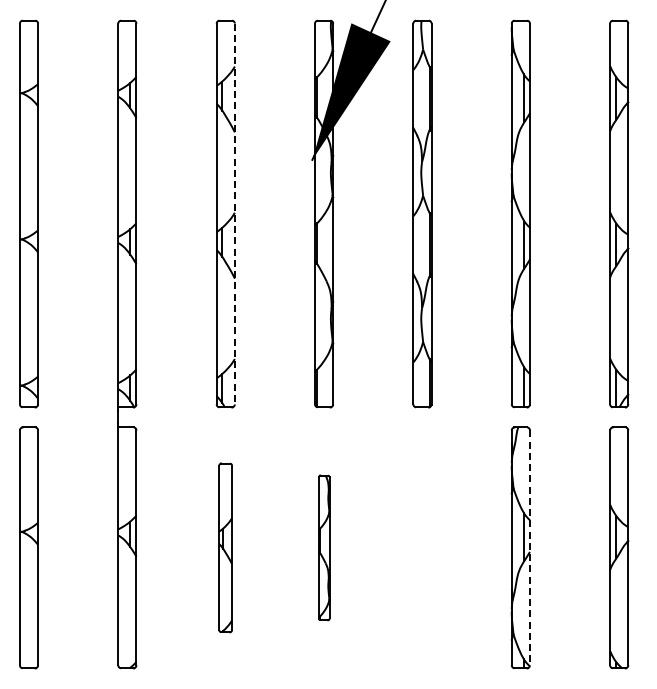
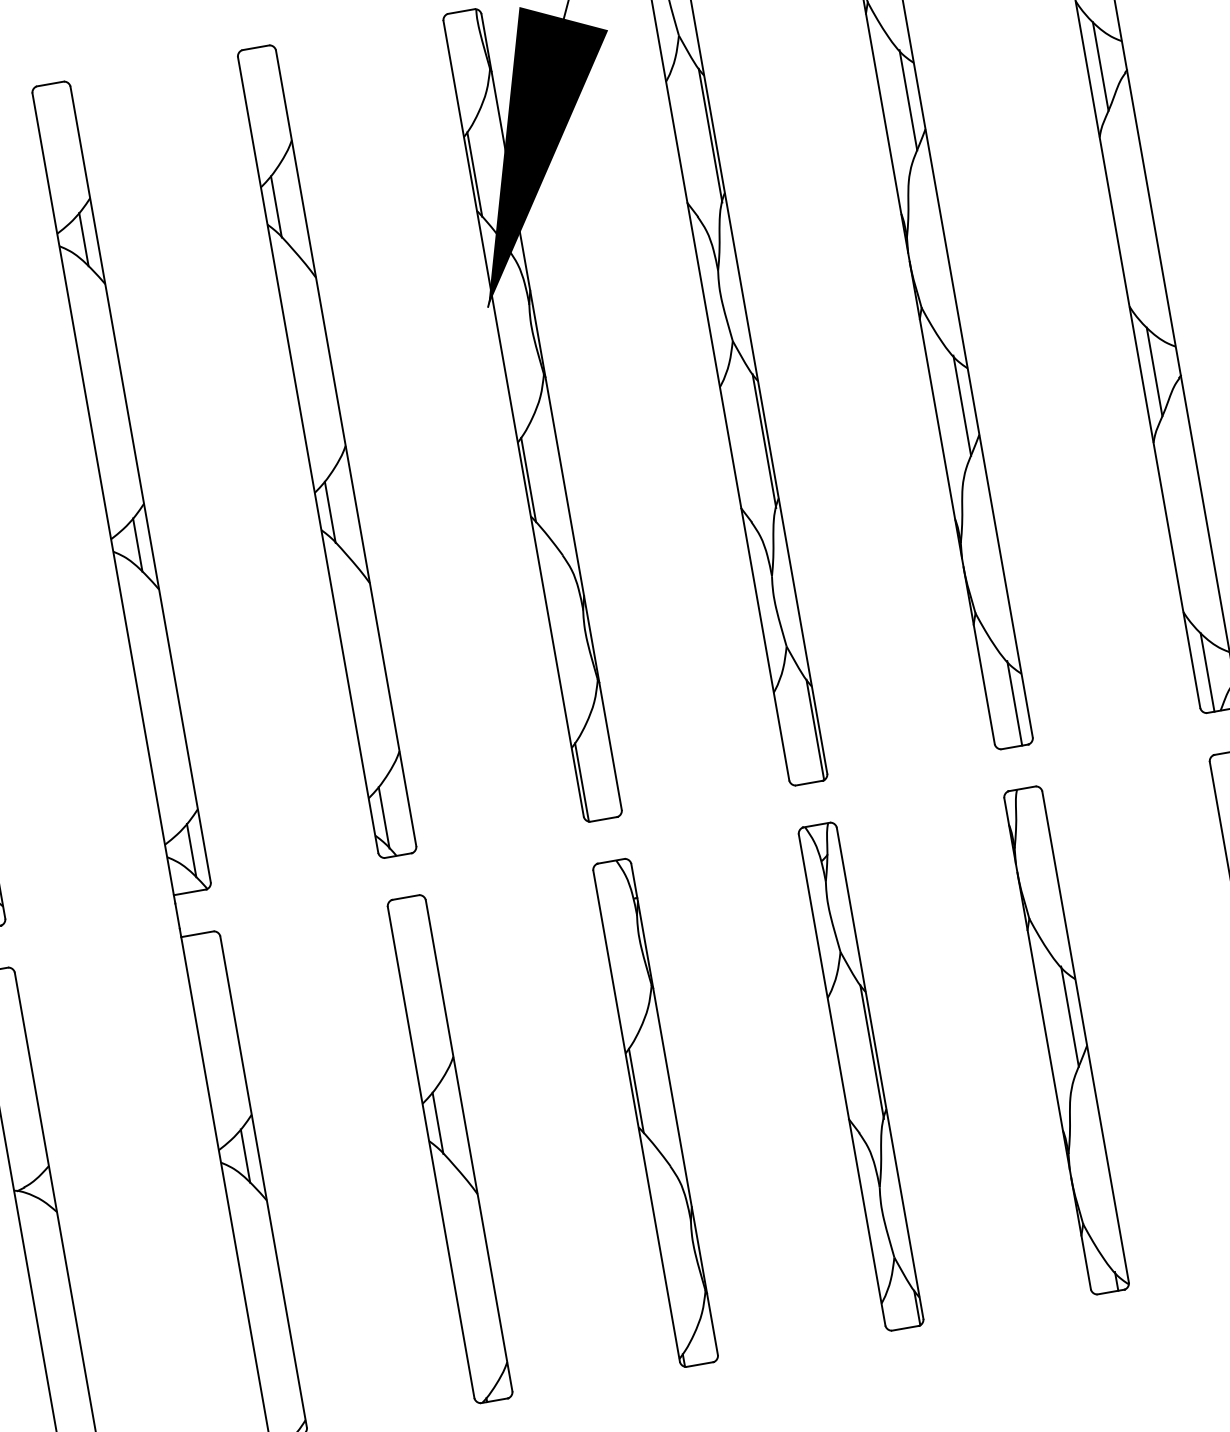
line: (234, 214) -> (345, 449), dashed -> solid
part: (225, 547) -> (449, 1148), size x1.43
part: (324, 547) -> (656, 1112), size x1.67
part: (422, 547) -> (860, 1075), added
line: (529, 547) -> (1084, 1036), dashed -> solid

